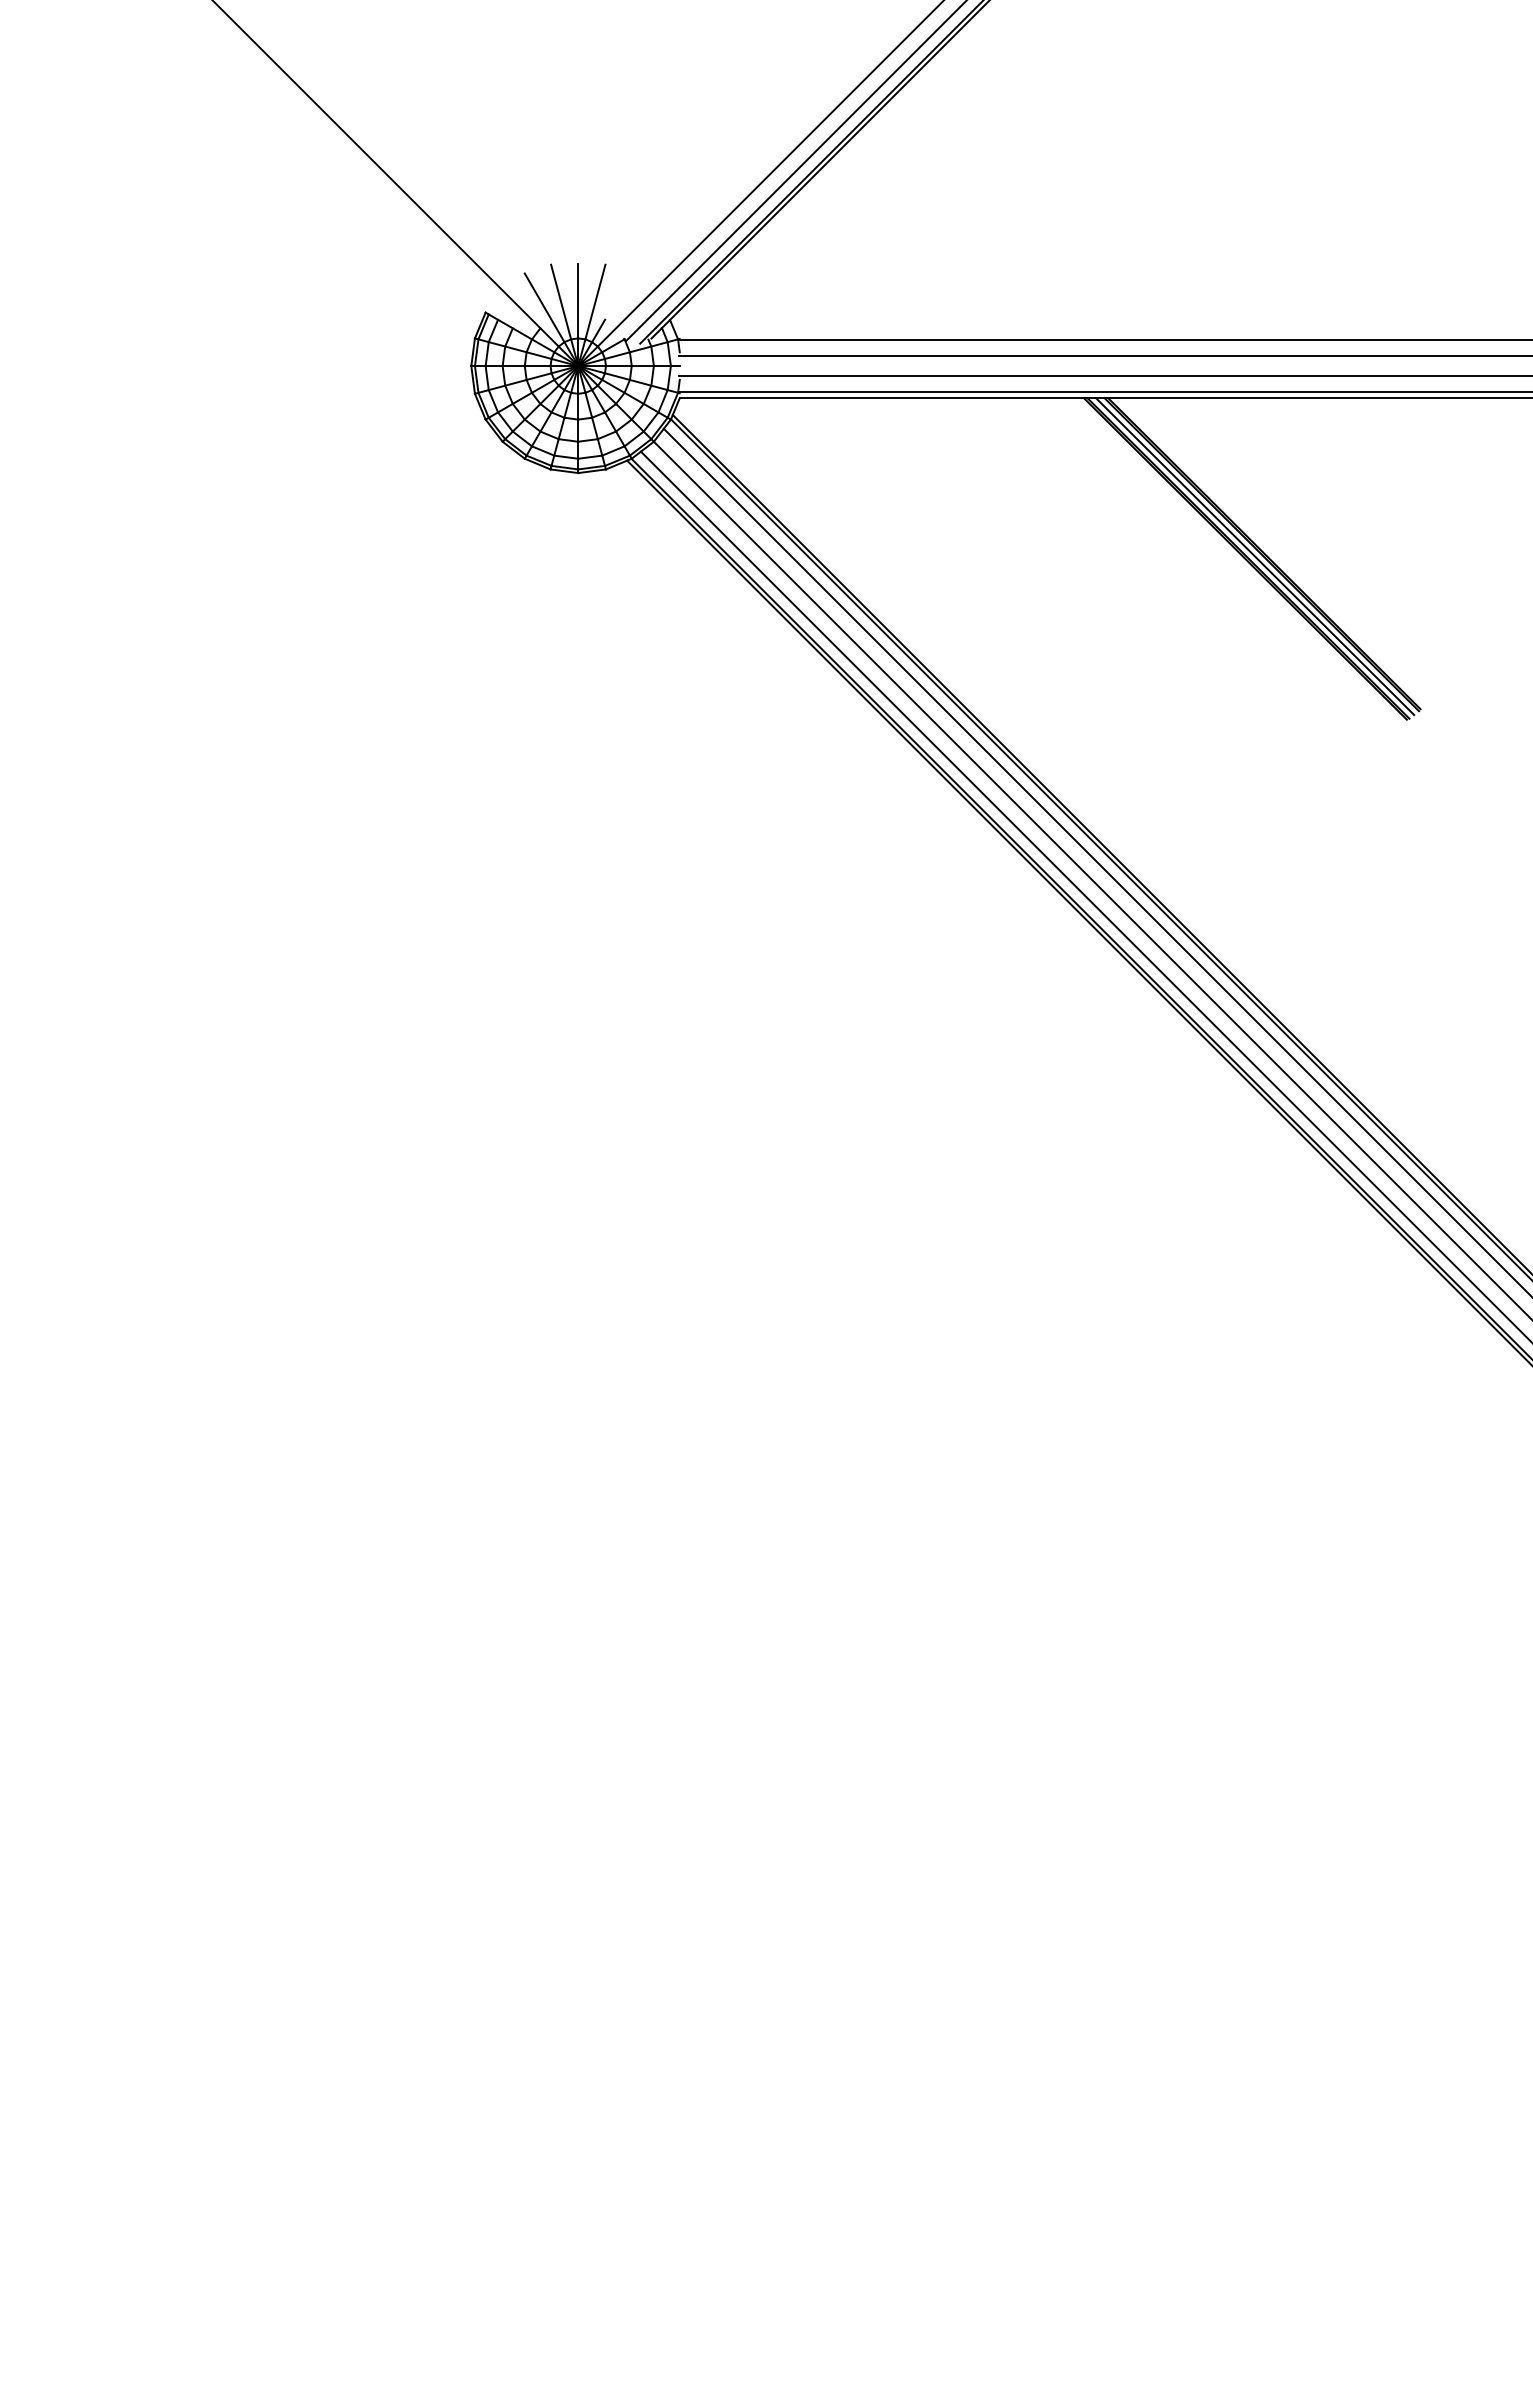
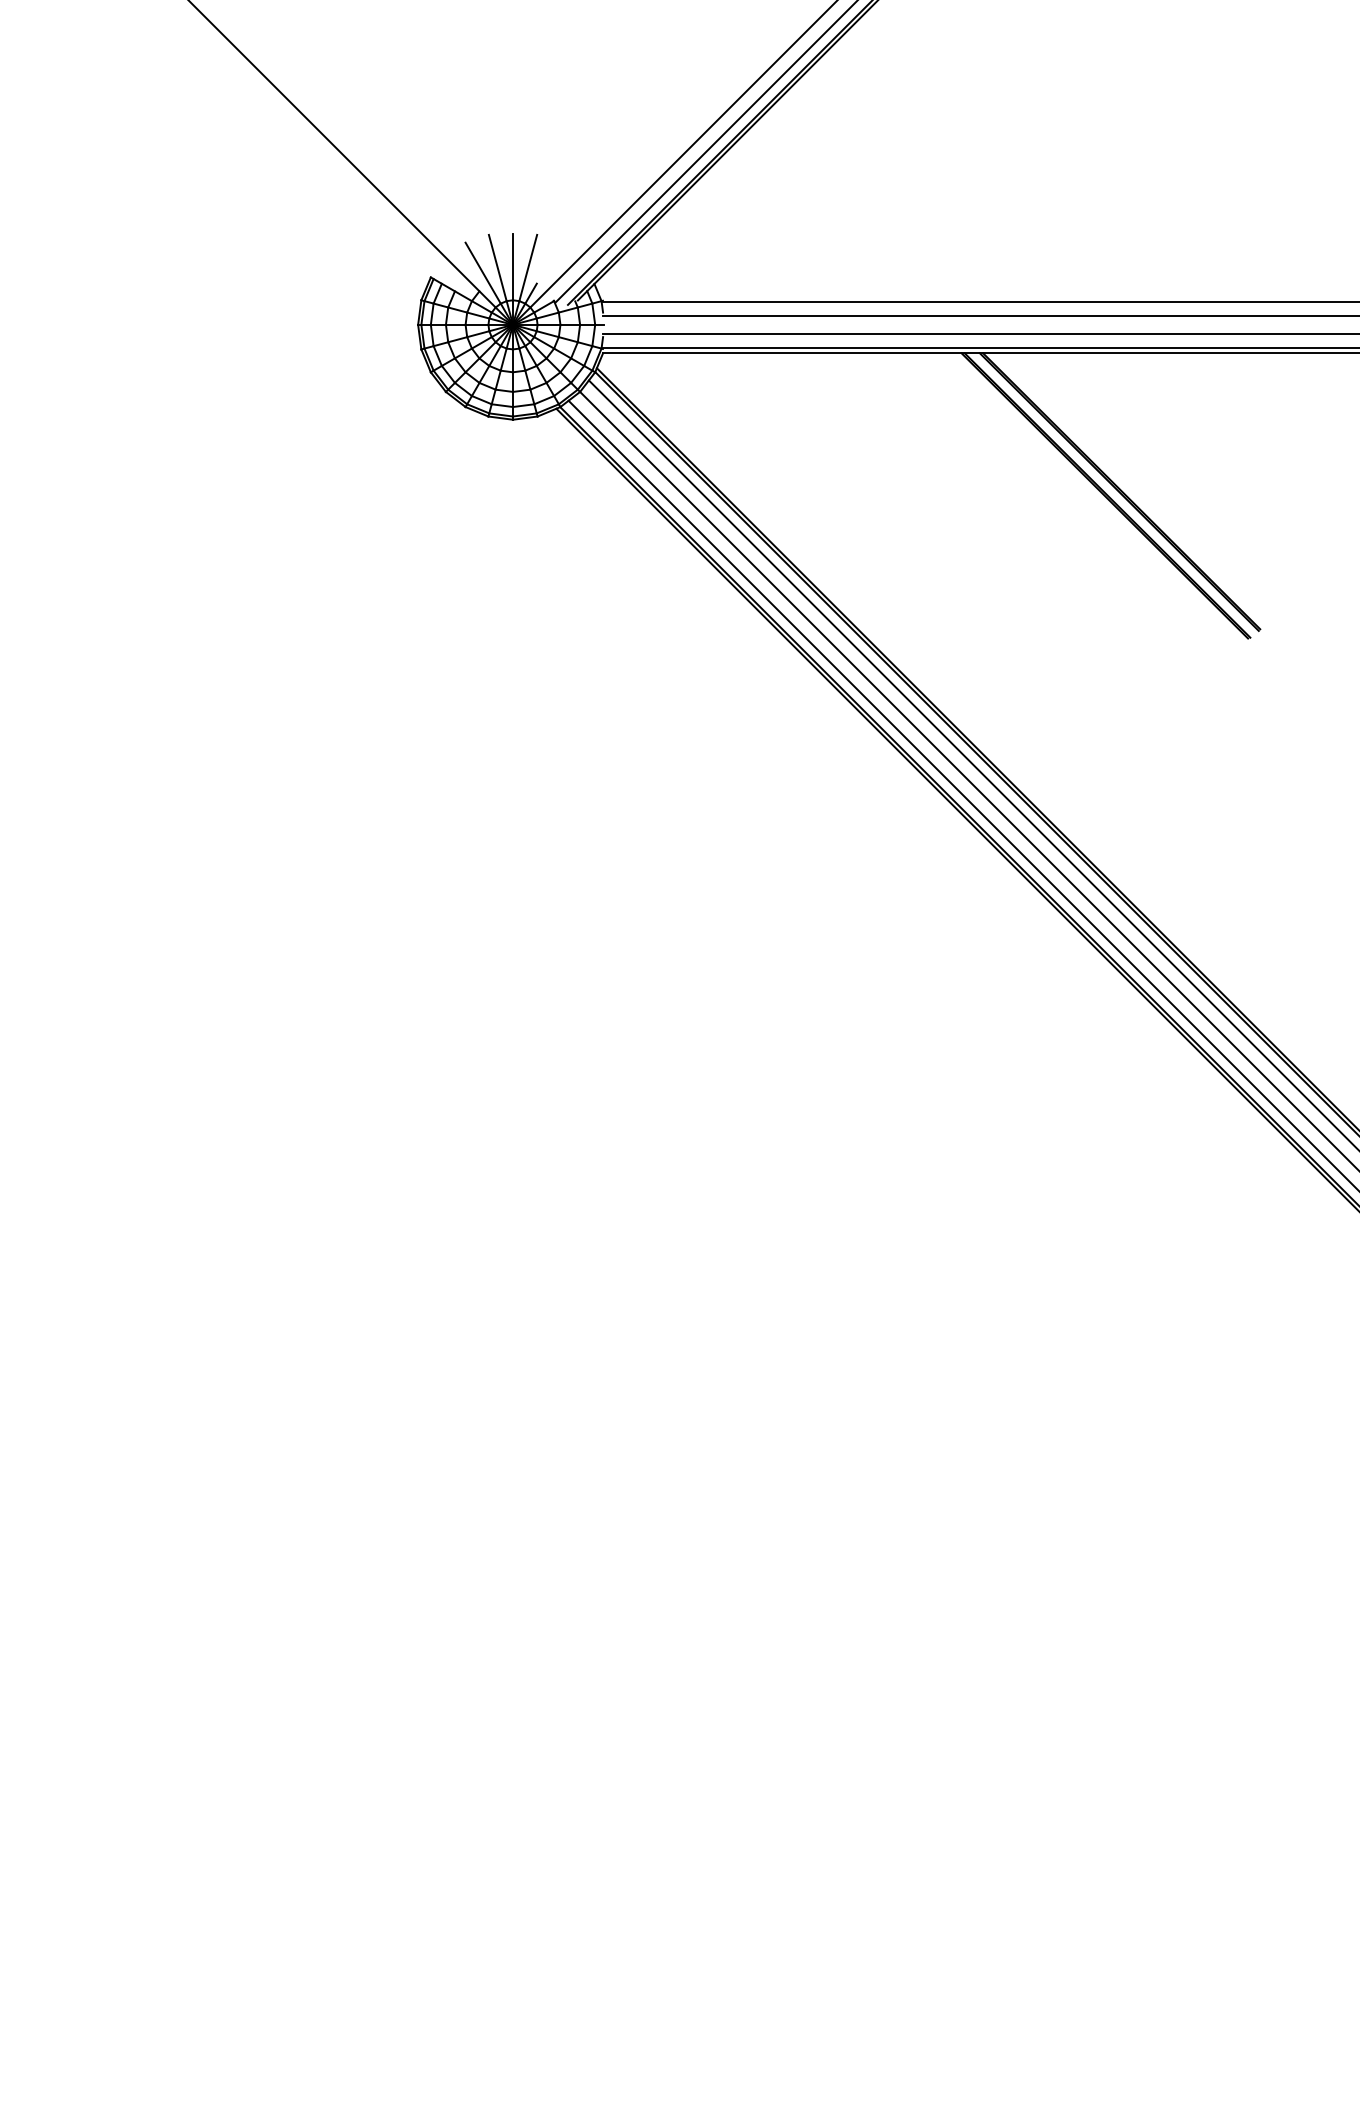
line: (1255, 556) -> (1113, 493), removed

